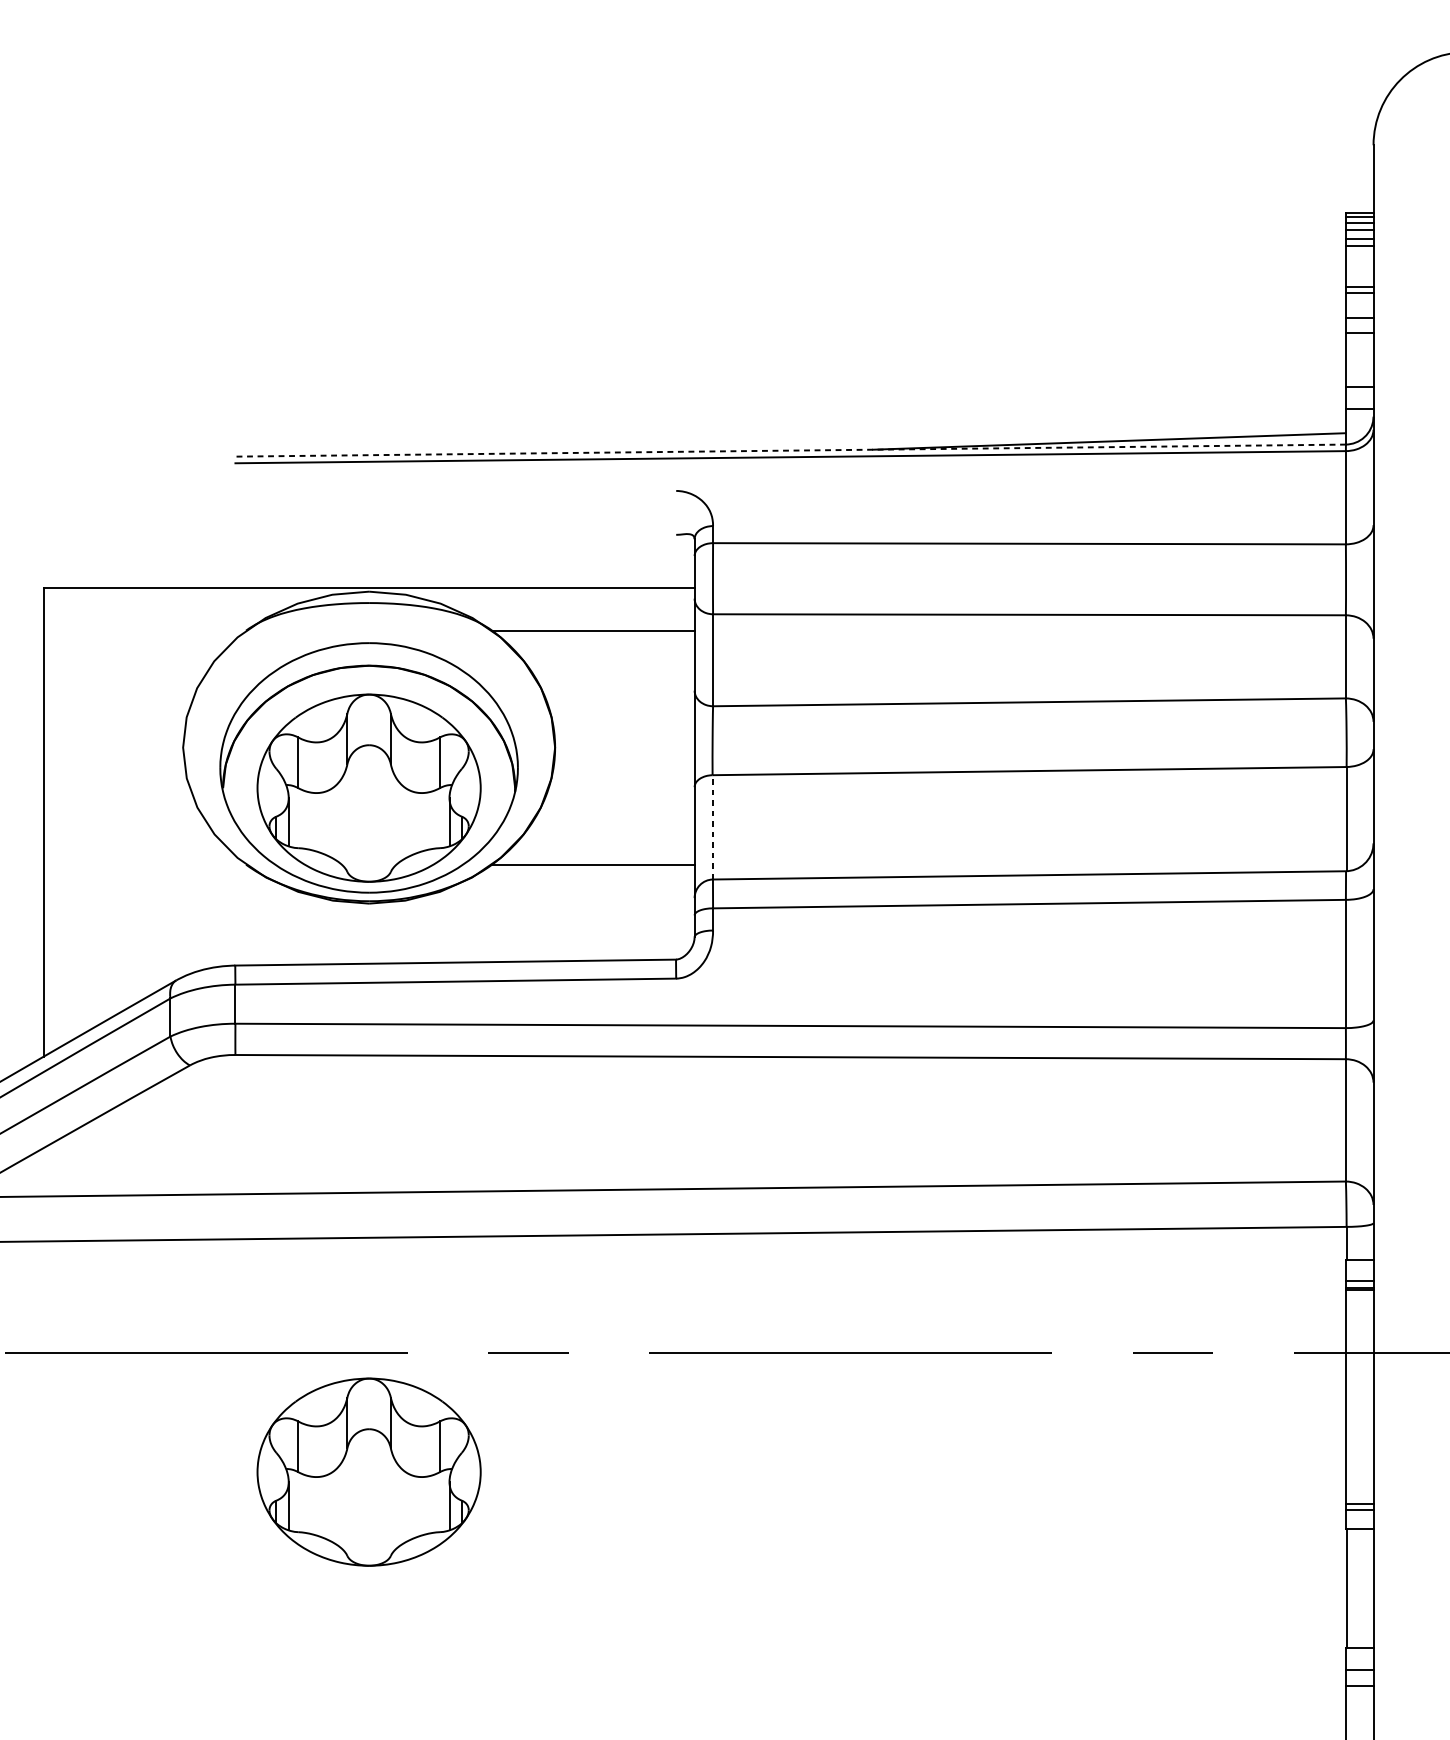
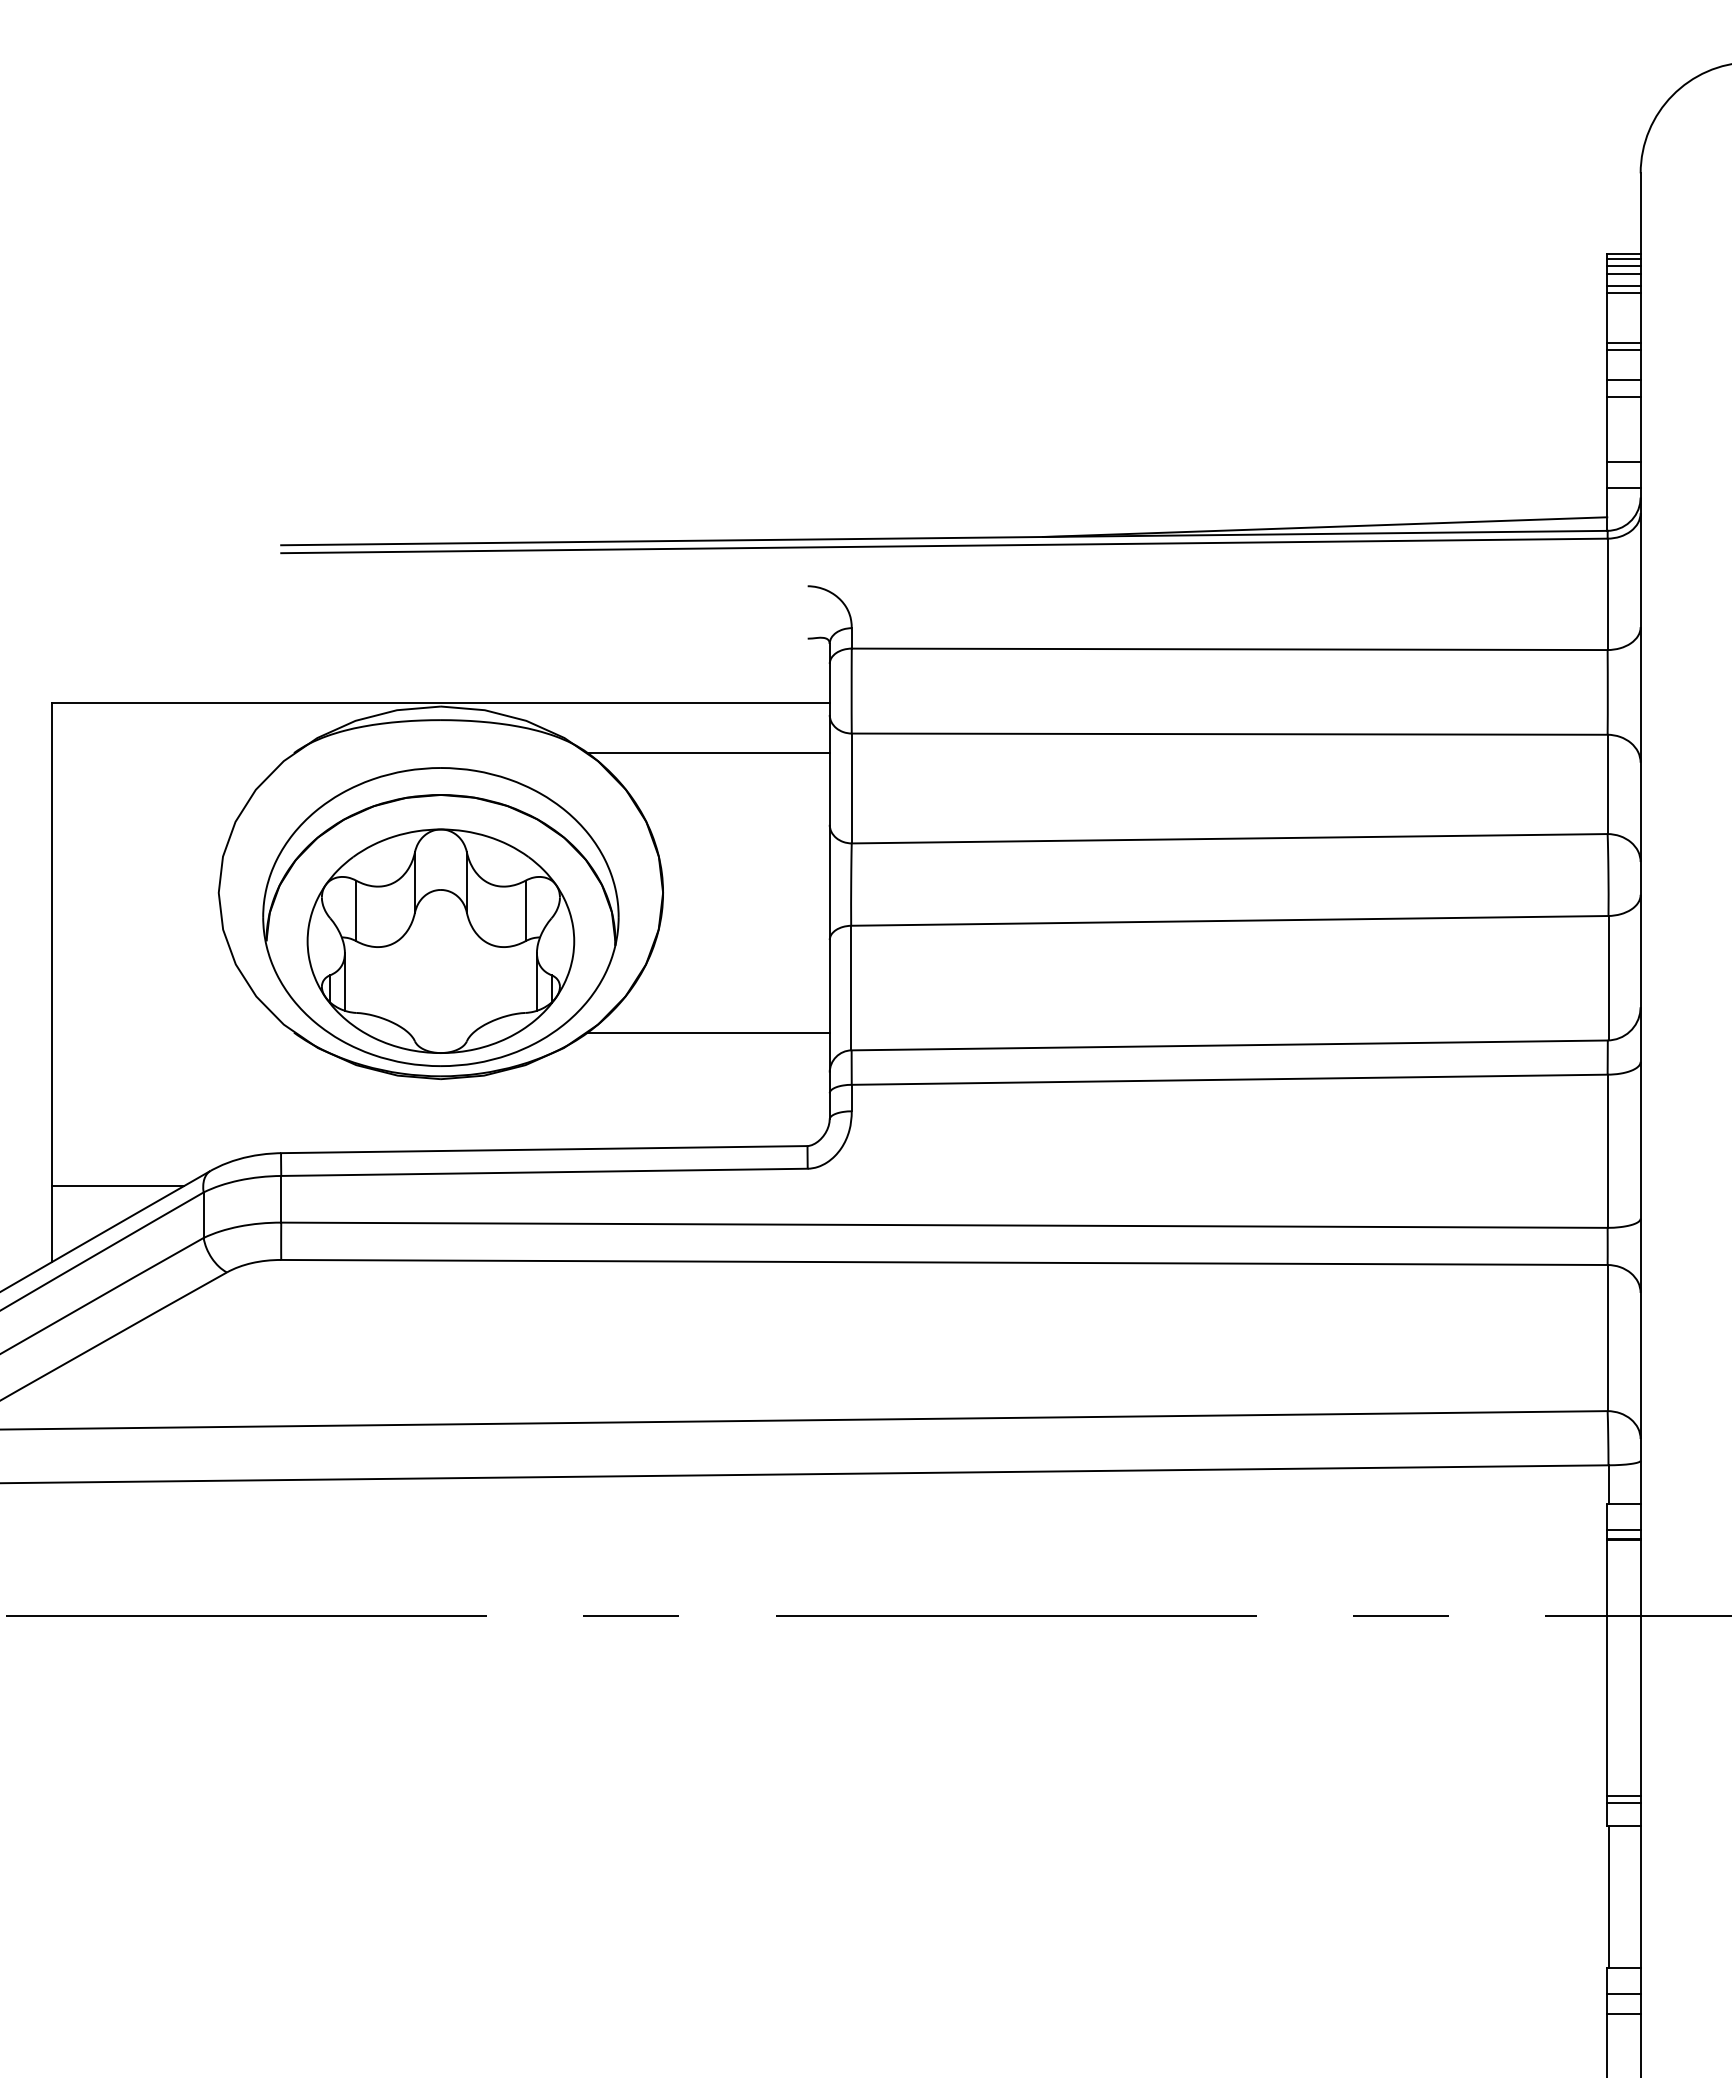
line: (789, 450) -> (943, 538), dashed -> solid
line: (712, 826) -> (851, 987), dashed -> solid
line: (98, 993) -> (117, 1186), added
part: (368, 1471) -> (440, 1757), removed

